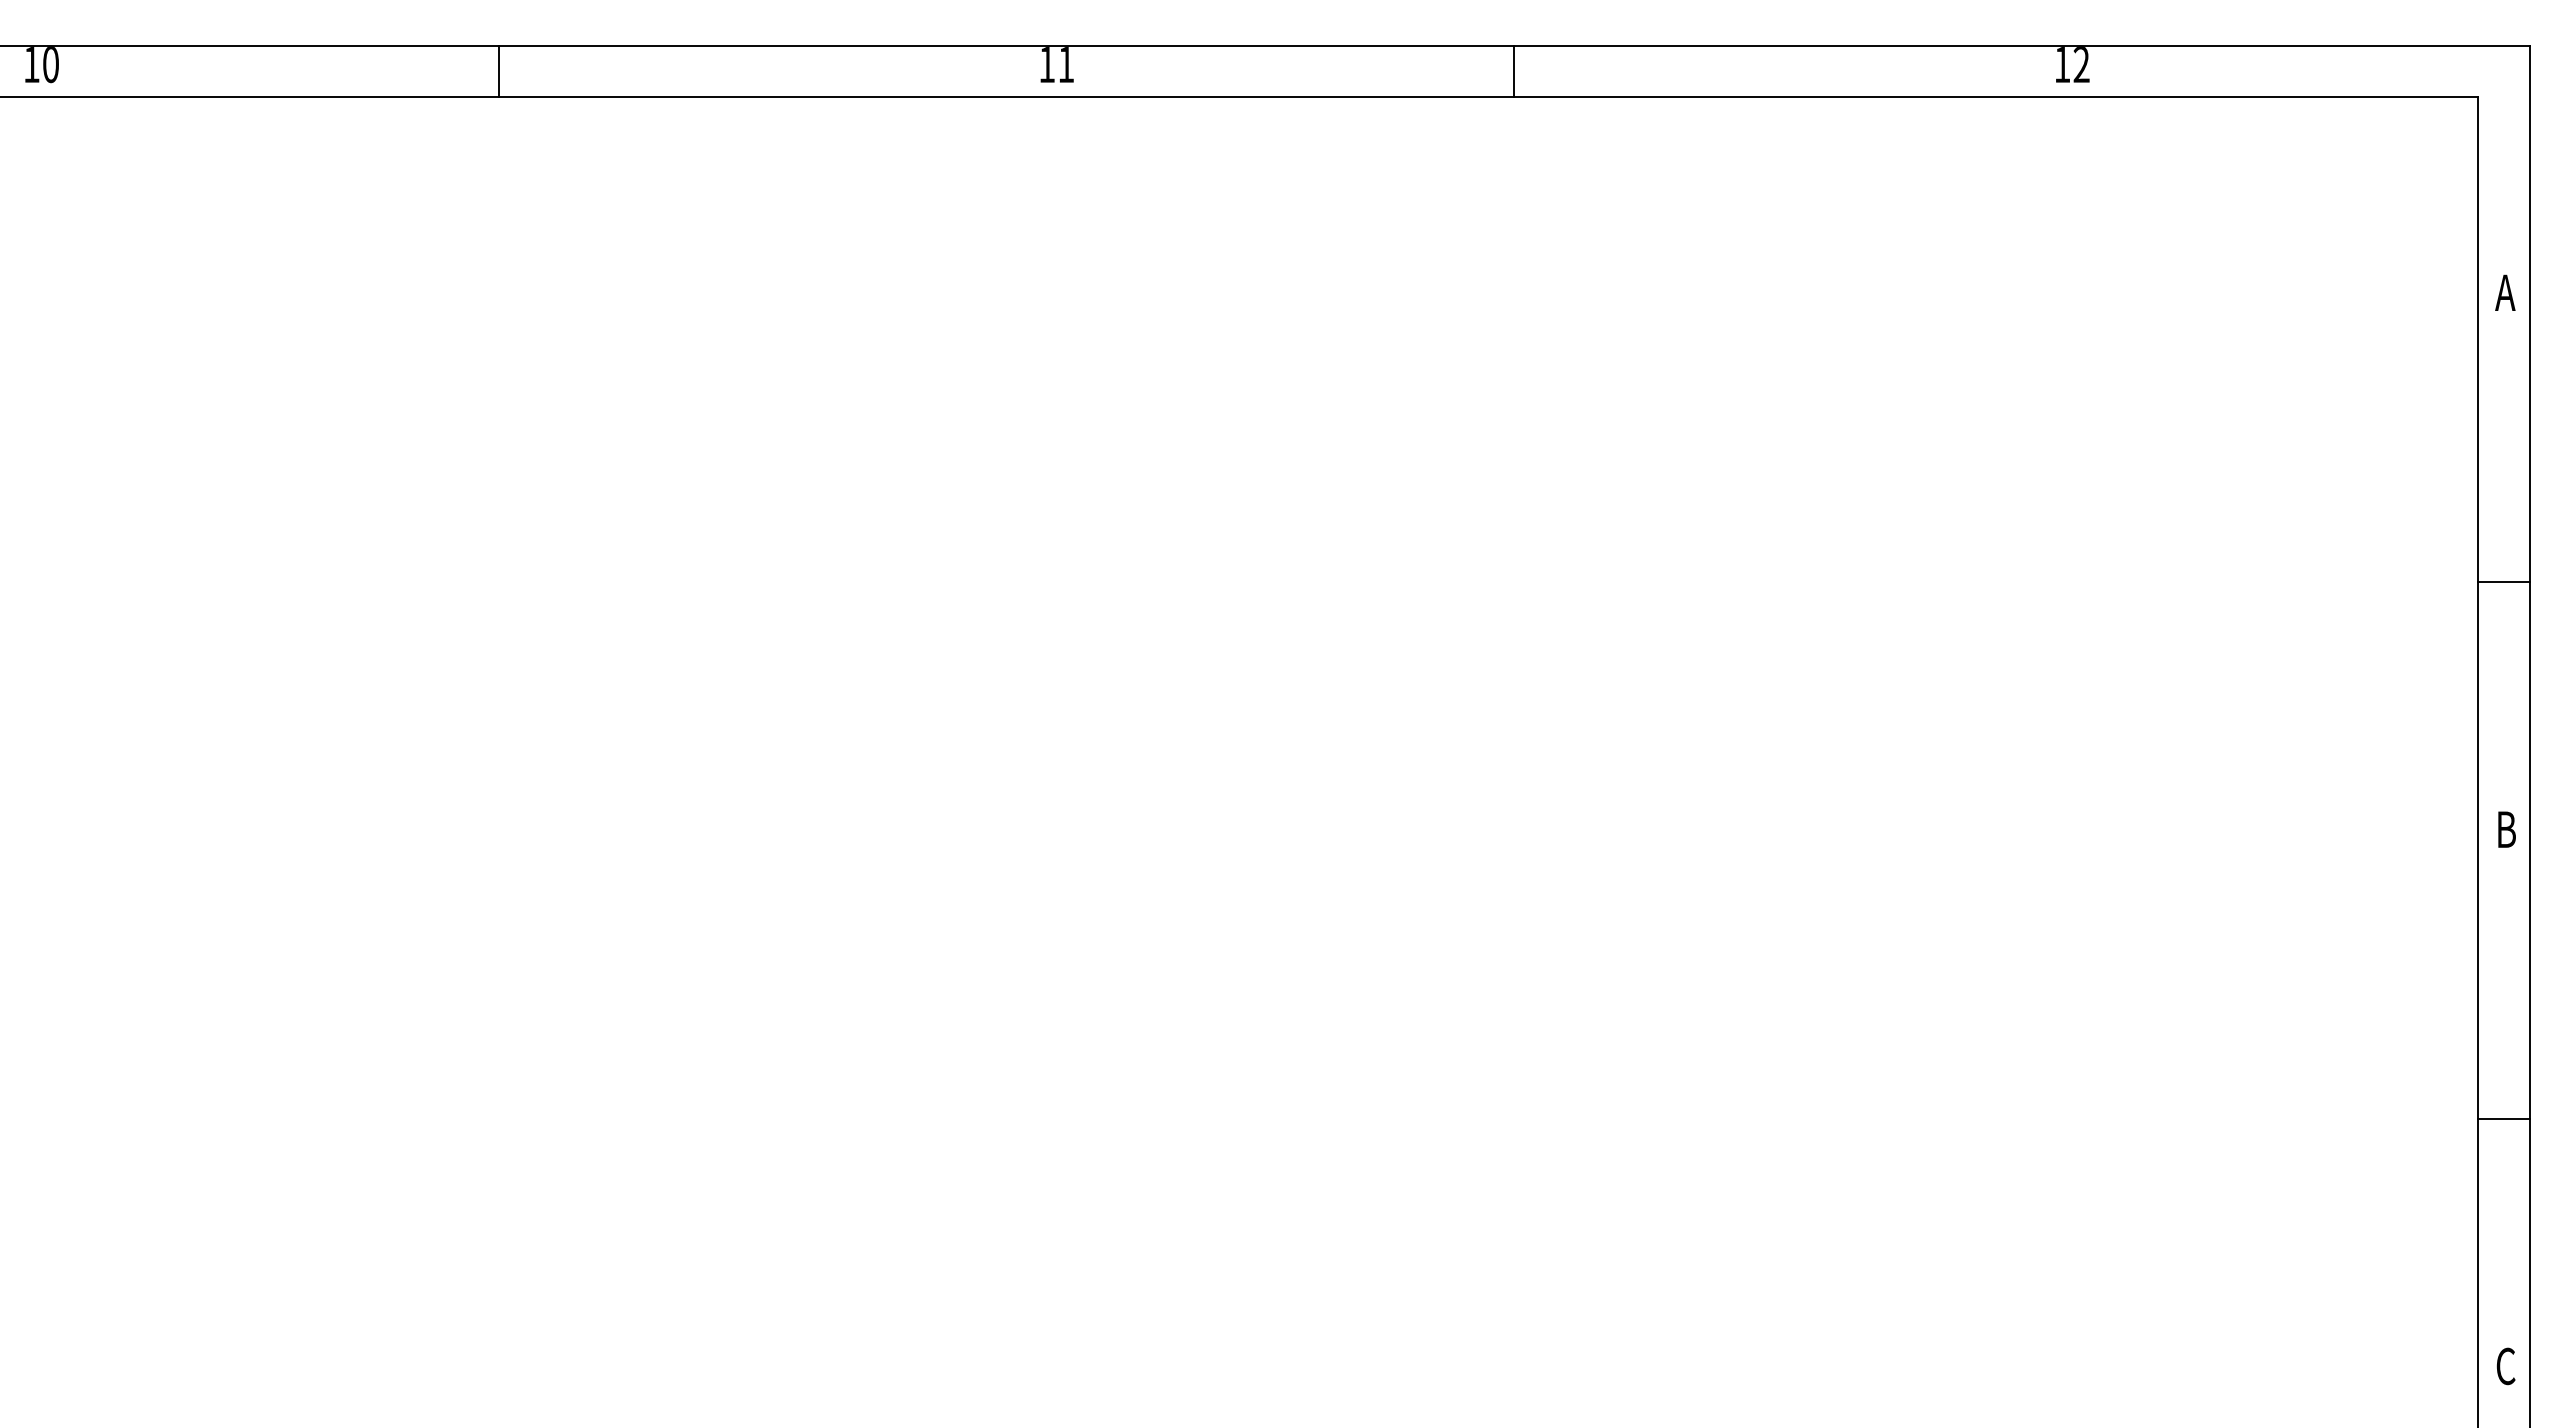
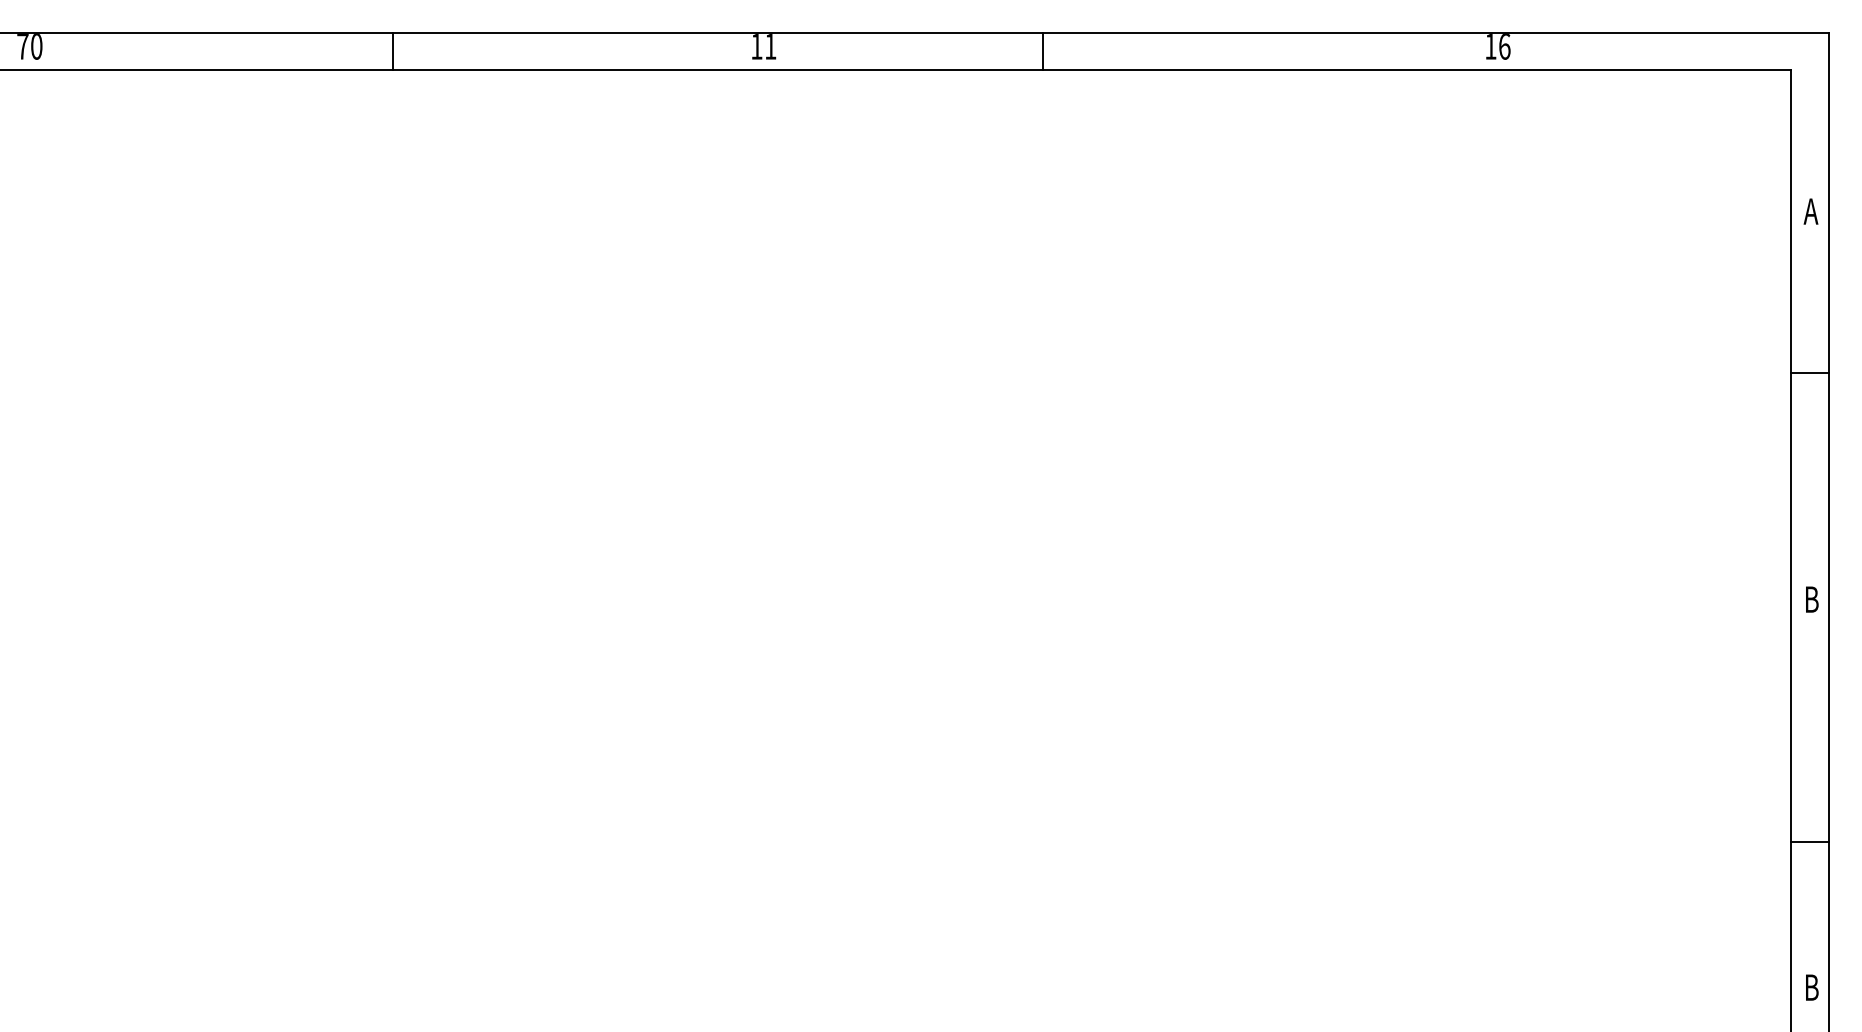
text: (31, 64) -> (22, 46), 10 -> 70
text: (2081, 65) -> (1504, 47), 12 -> 16
line: (499, 71) -> (392, 51), moved
line: (1514, 71) -> (1042, 51), moved
line: (2503, 581) -> (1809, 372), moved
line: (2503, 1118) -> (1809, 841), moved
text: (2505, 1366) -> (1811, 987), C -> B

